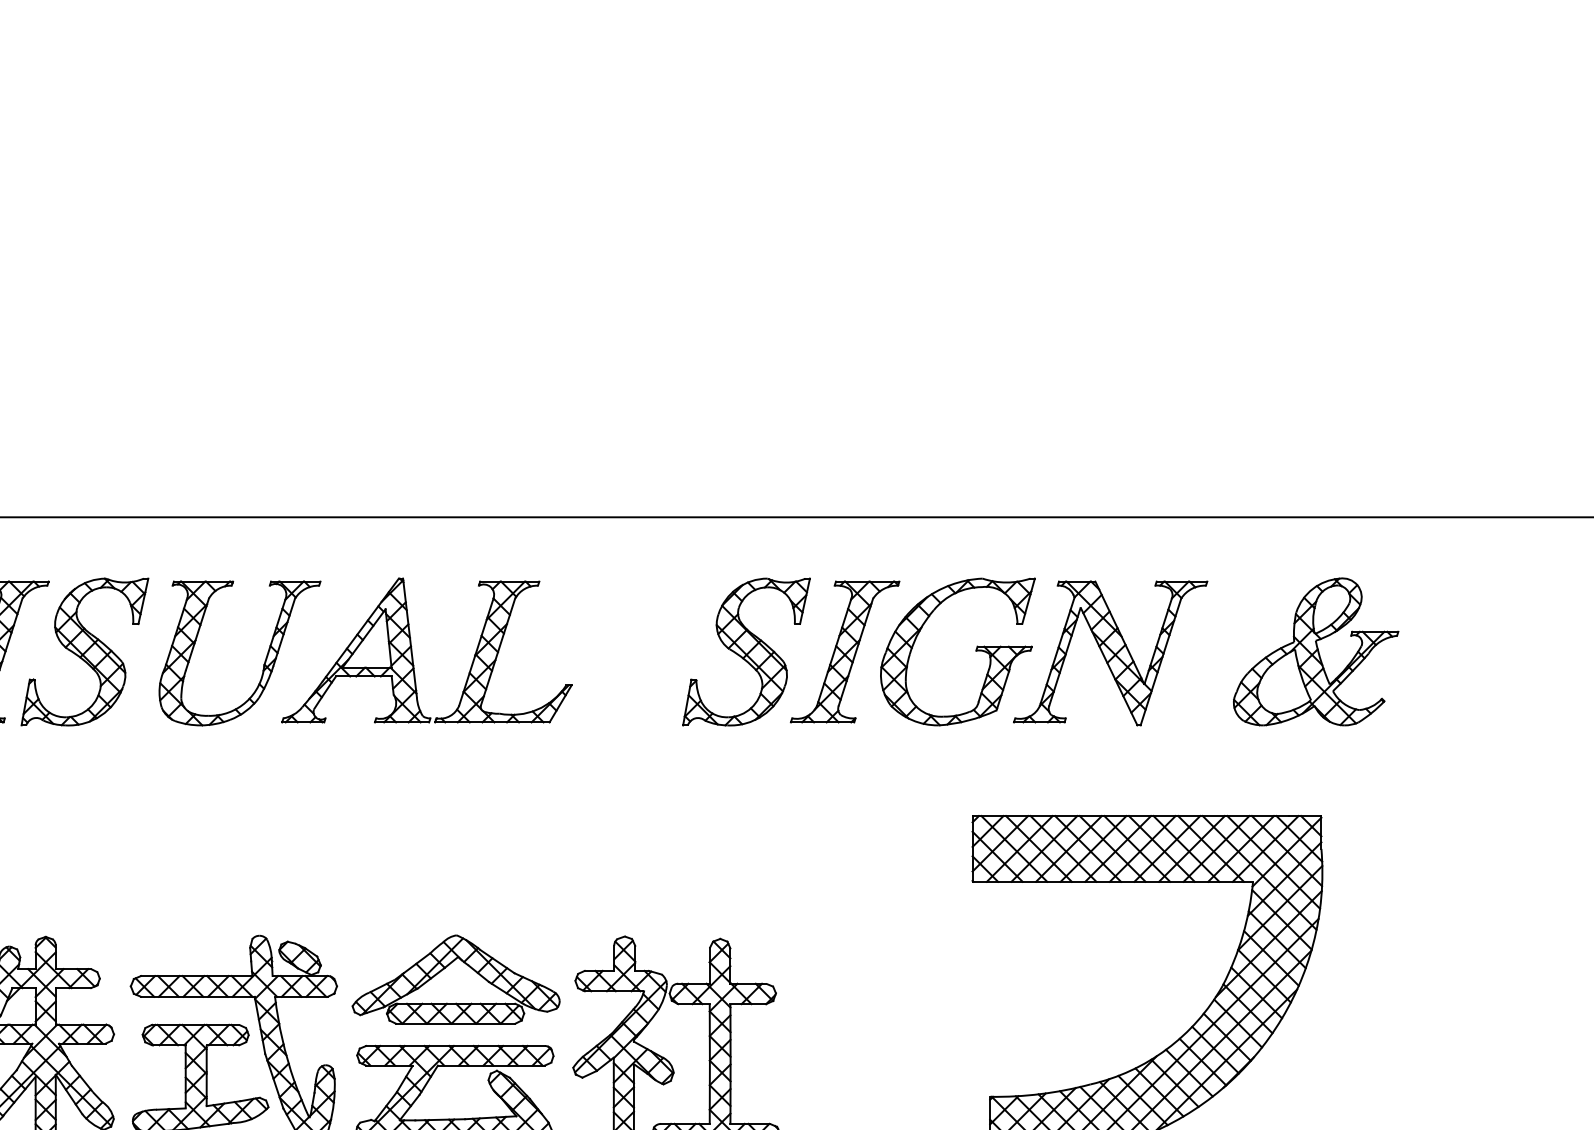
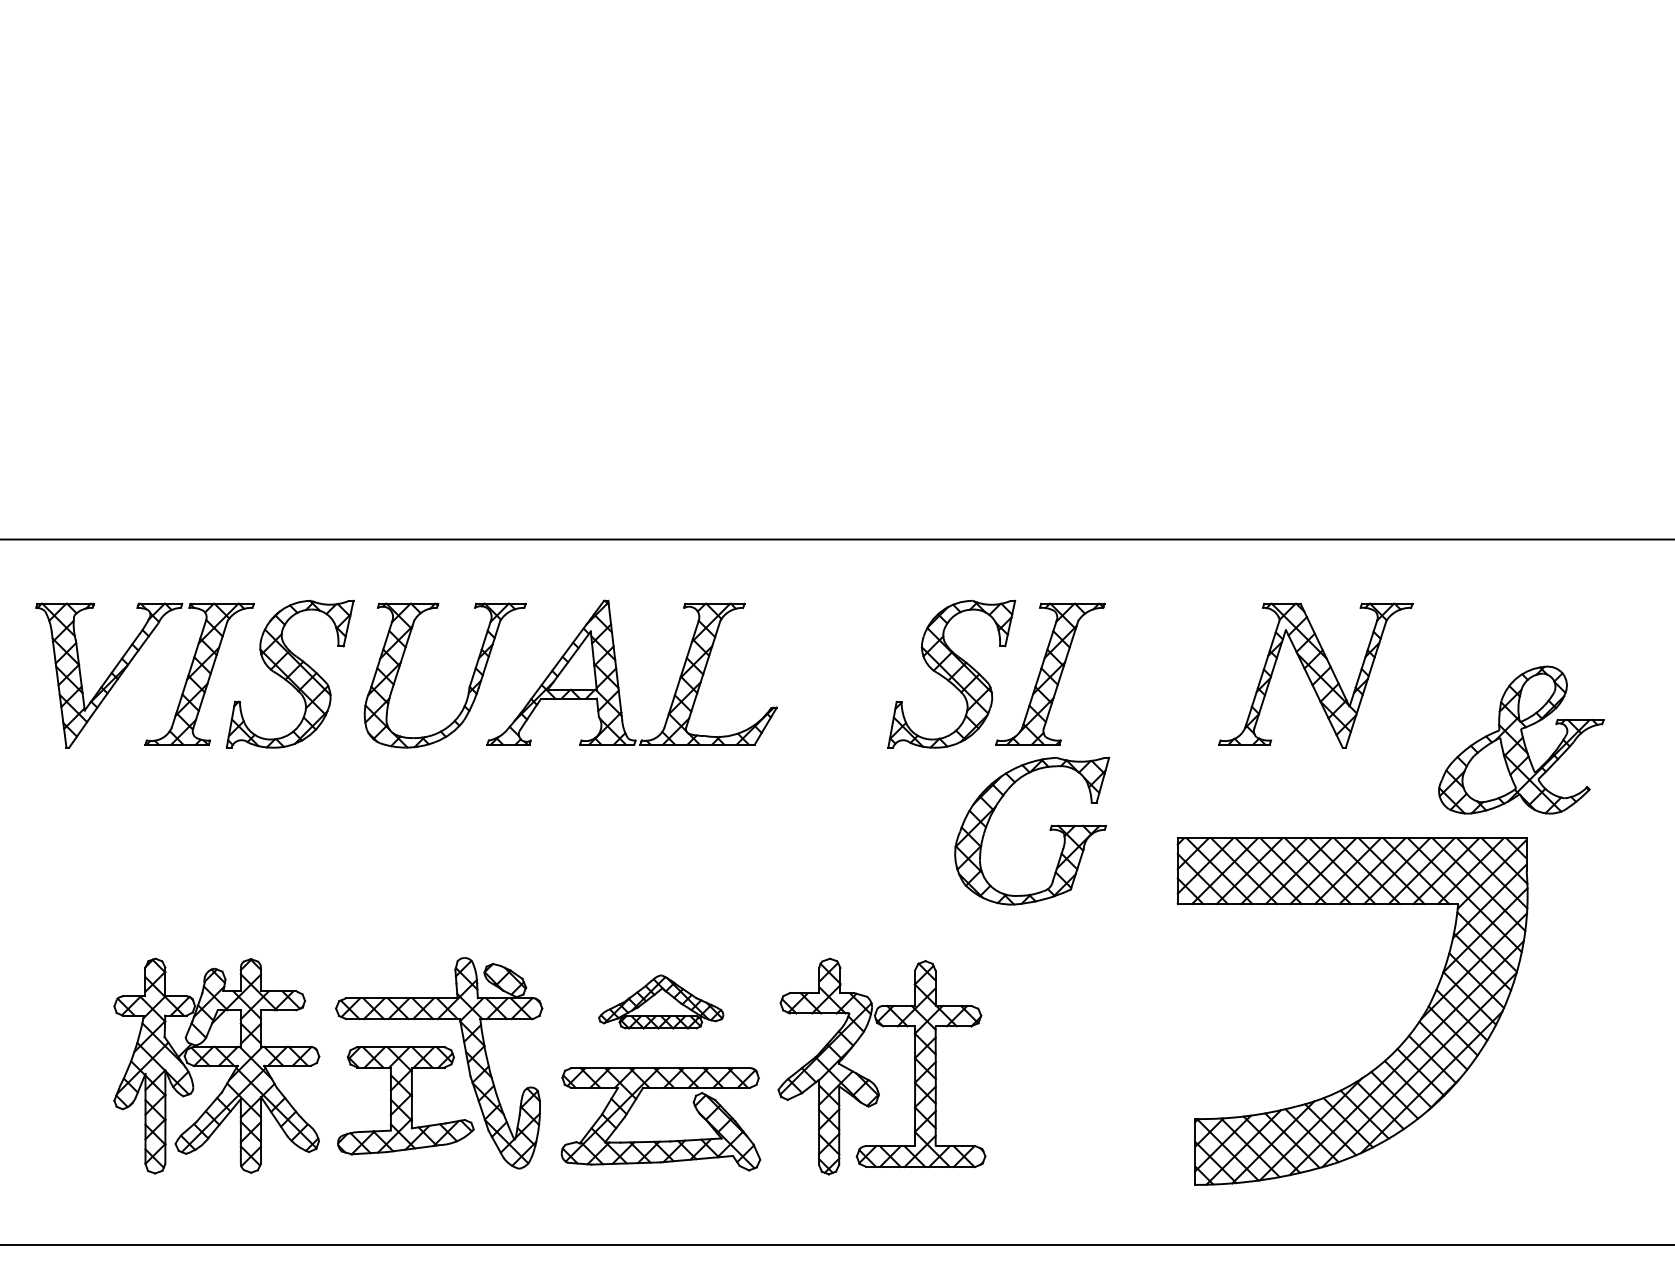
part: (975, 651) -> (1049, 830), moved
part: (1316, 651) -> (1521, 739), moved
part: (455, 979) -> (660, 1001), size x0.6

